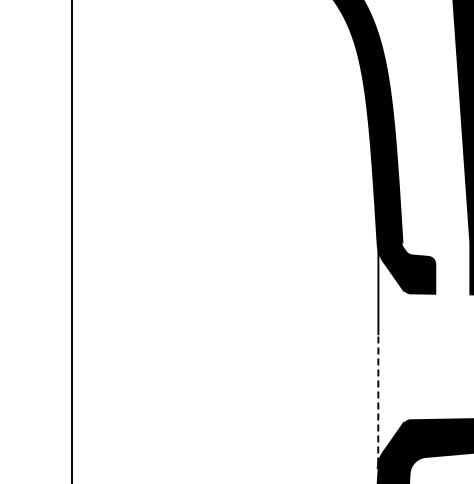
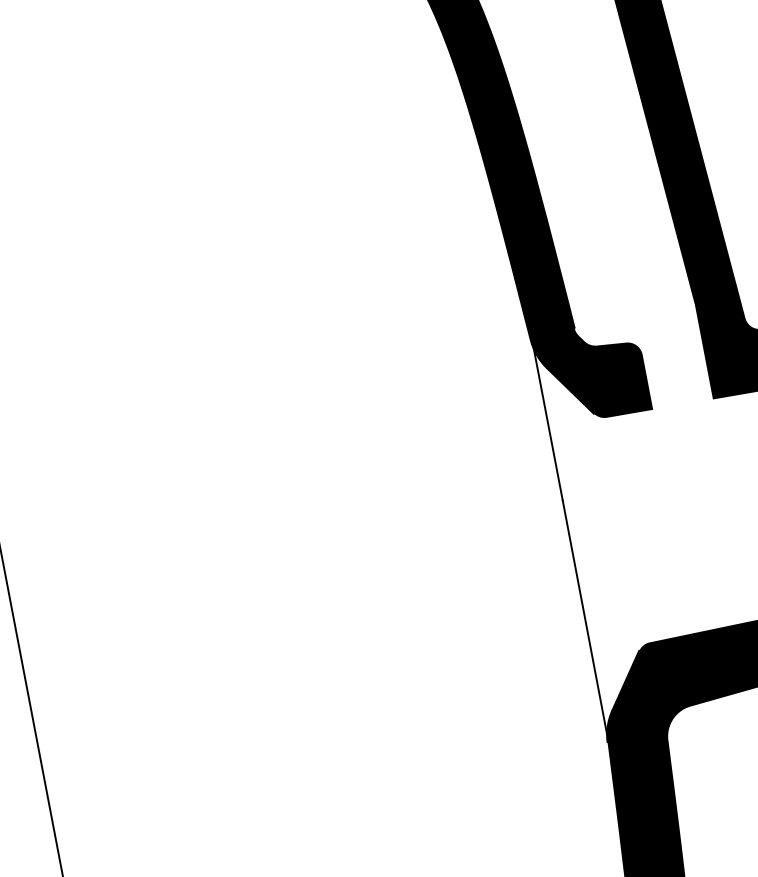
line: (378, 398) -> (584, 616), dashed -> solid

